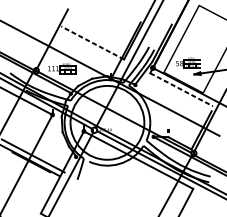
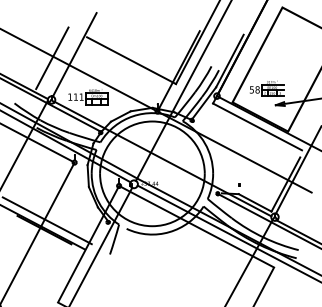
line: (36, 41) -> (52, 58), added
line: (92, 42) -> (131, 60), dashed -> solid
line: (181, 90) -> (257, 127), dashed -> solid

